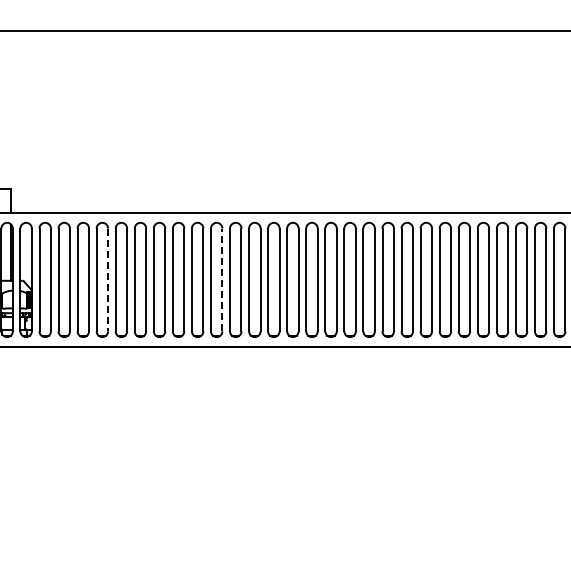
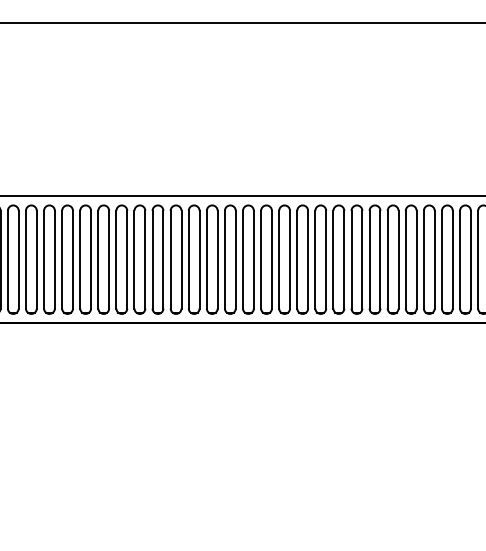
line: (222, 279) -> (145, 259), dashed -> solid
line: (108, 280) -> (37, 260), dashed -> solid

